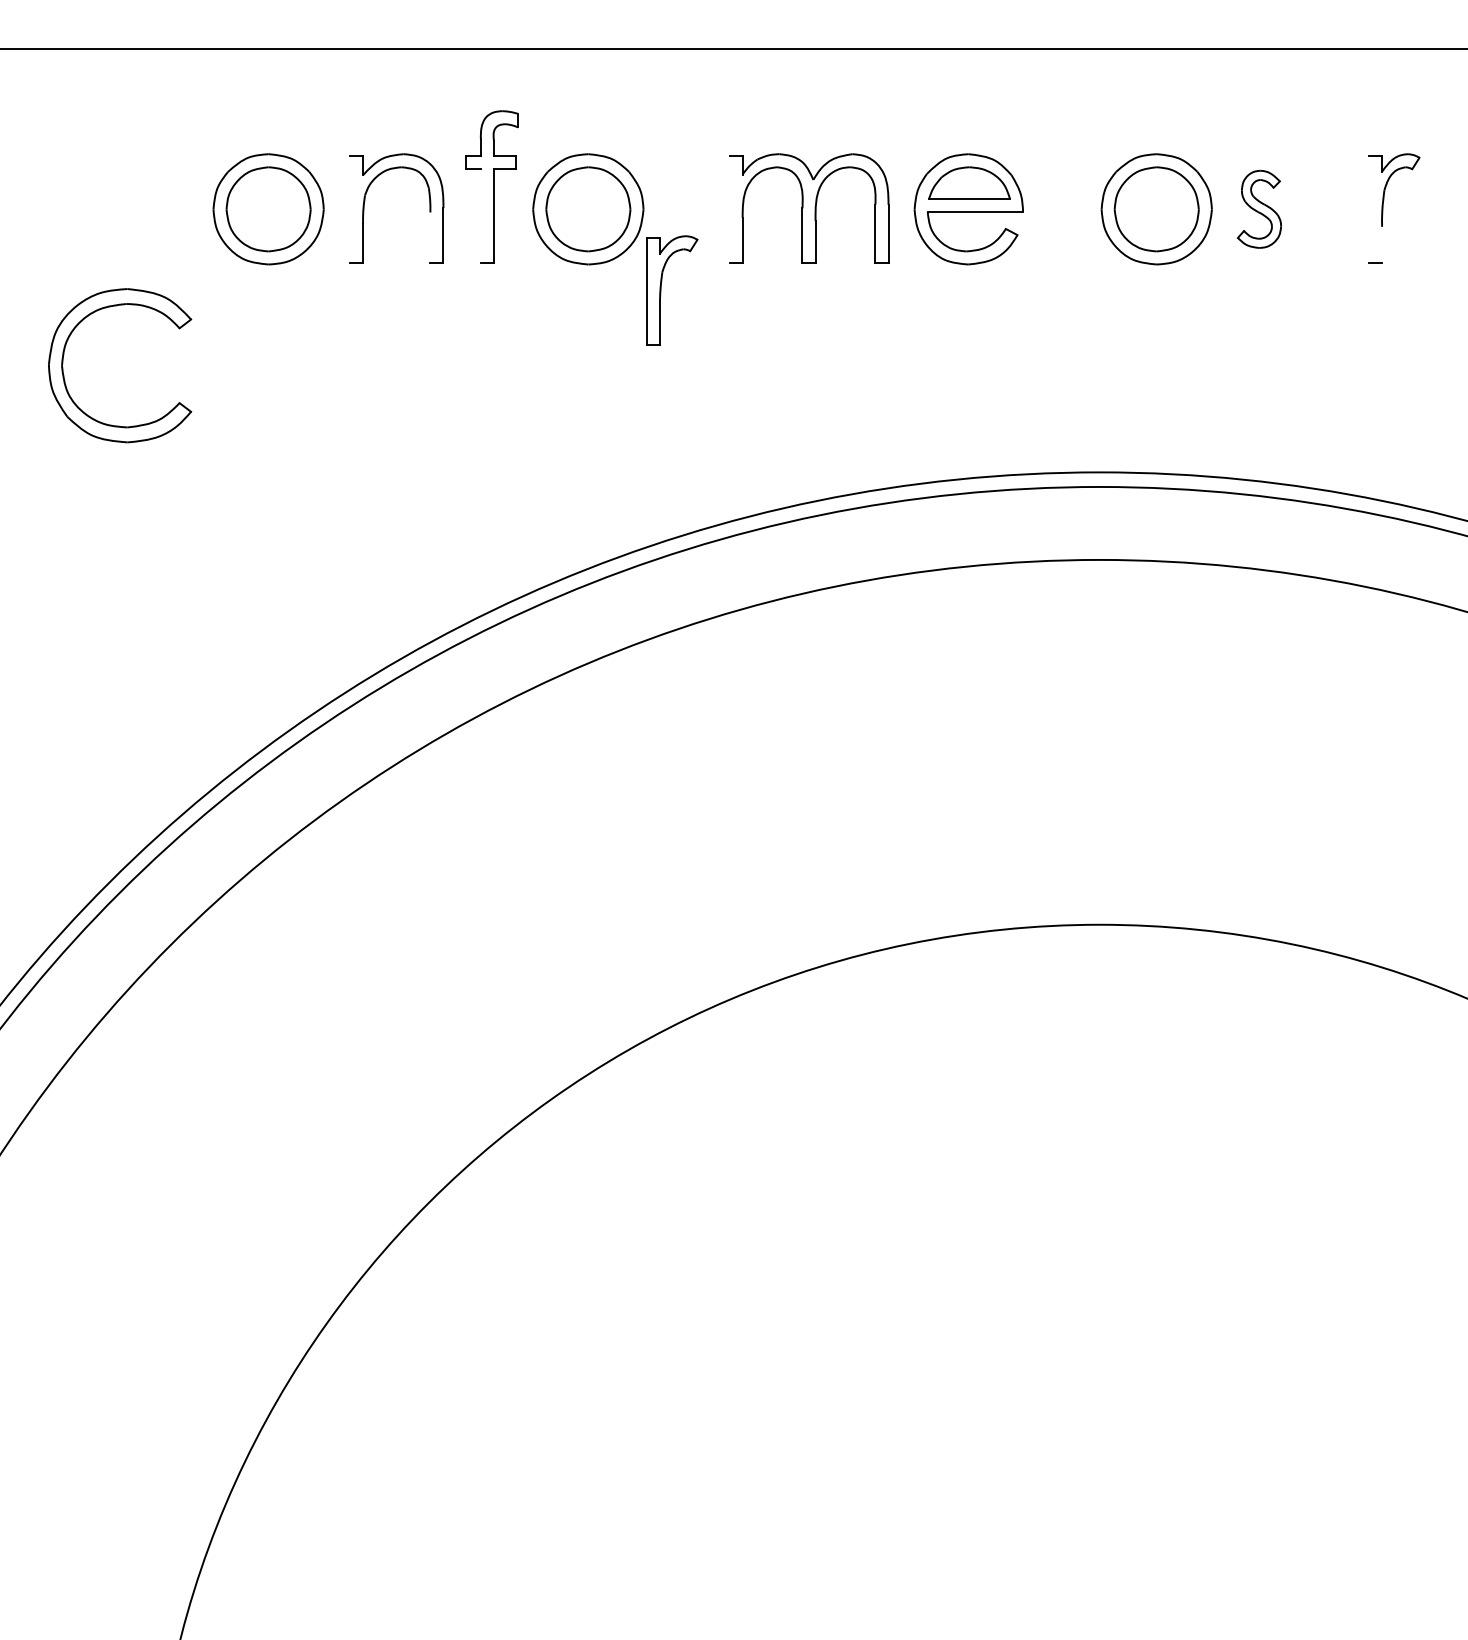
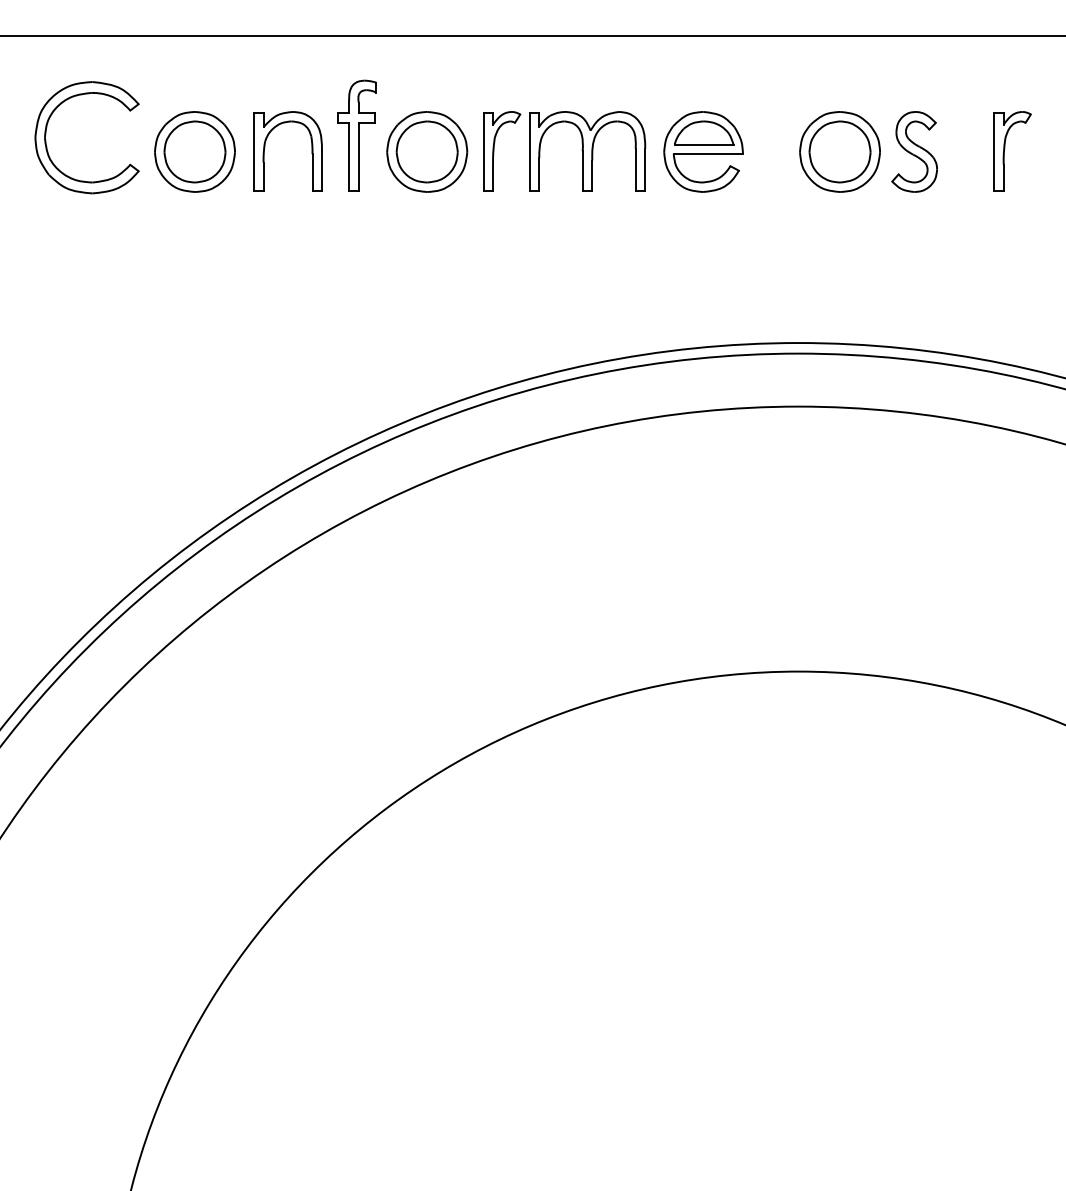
line: (349, 209) -> (253, 152), added
line: (729, 209) -> (529, 152), added
part: (1259, 209) -> (914, 152), size x1.43
line: (1368, 209) -> (993, 152), added
line: (480, 215) -> (348, 156), added
line: (430, 237) -> (312, 172), added
line: (1382, 244) -> (1004, 177), added
part: (661, 290) -> (494, 151), moved
part: (64, 355) -> (46, 130), moved

